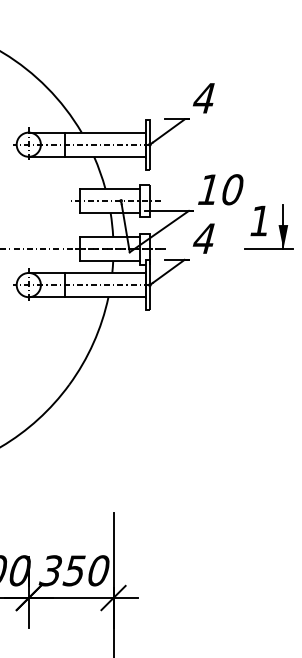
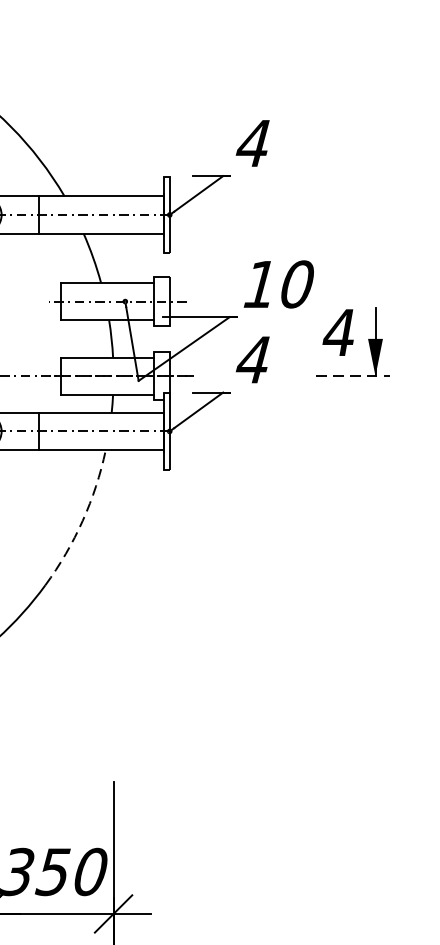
text: (259, 220) -> (338, 331), 1 -> 4
line: (269, 249) -> (354, 376), solid -> dashed
arc: (93, 343) -> (82, 521), solid -> dashed

